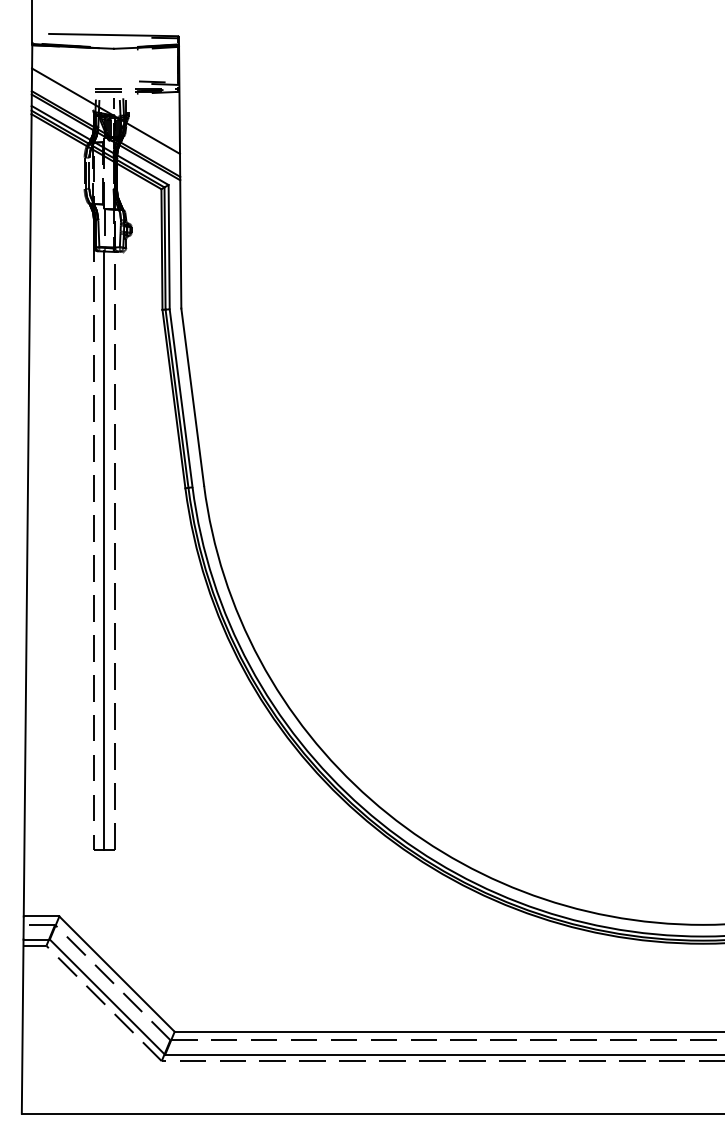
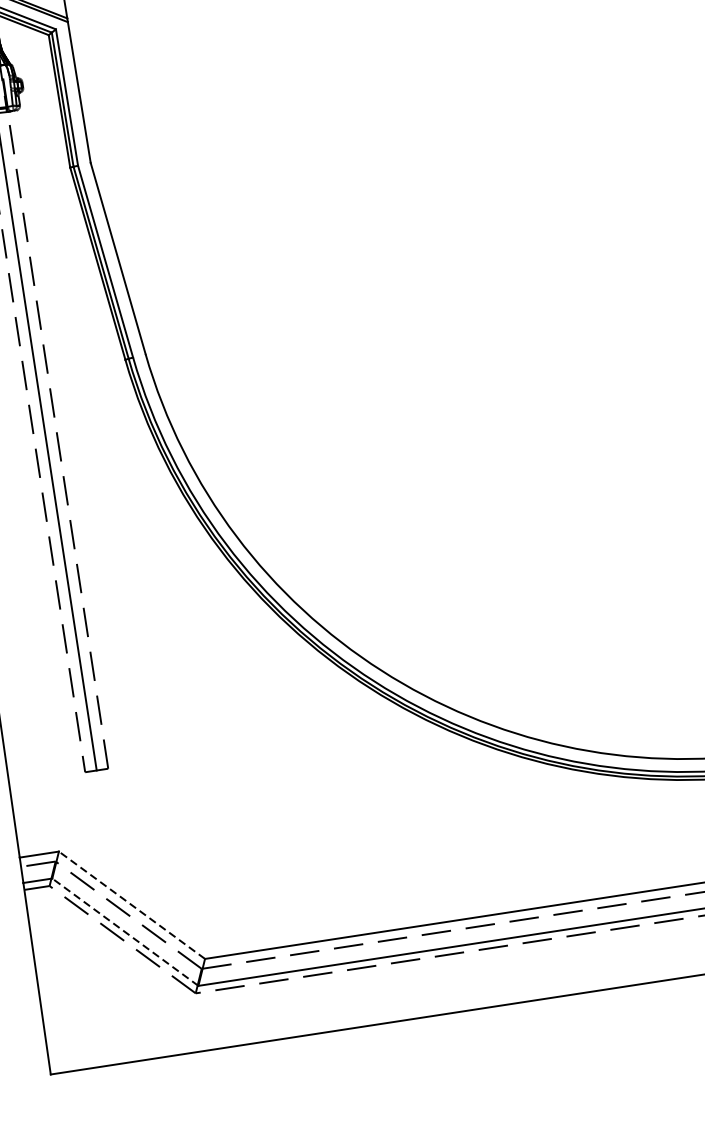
line: (117, 974) -> (132, 905), solid -> dashed
line: (107, 997) -> (125, 932), solid -> dashed

